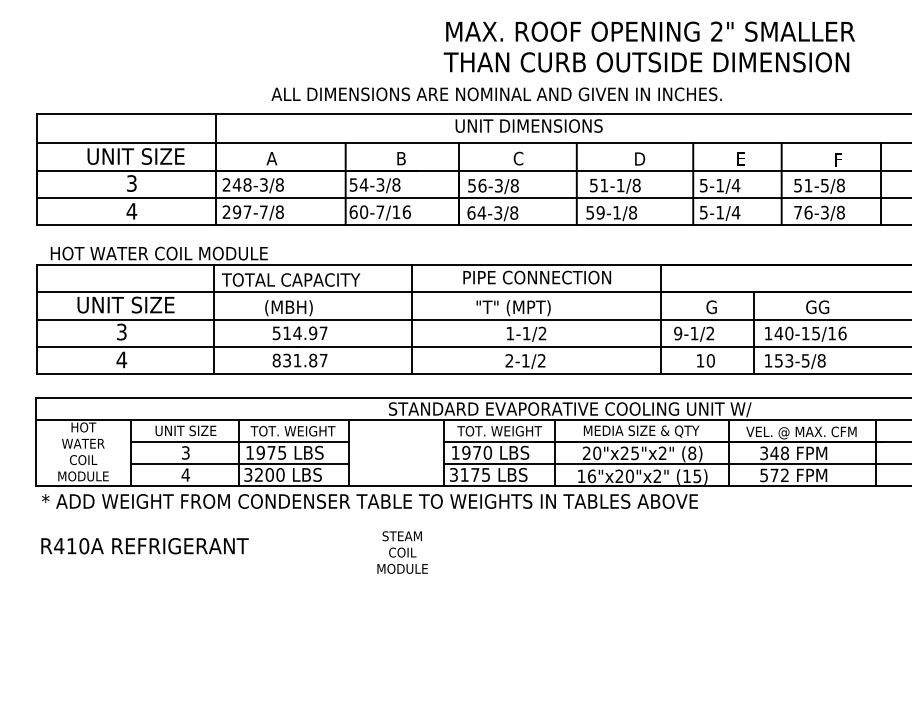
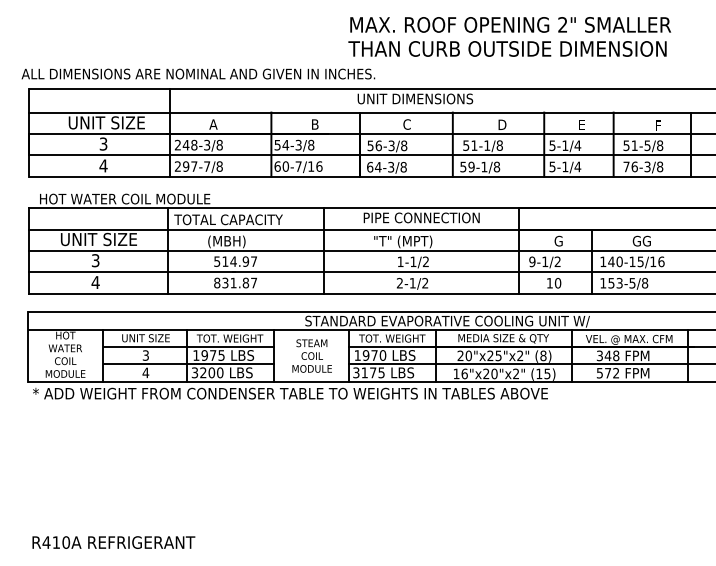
text: (496, 94) -> (198, 74), moved
text: (144, 546) -> (113, 542), moved
text: (402, 552) -> (312, 356), moved

